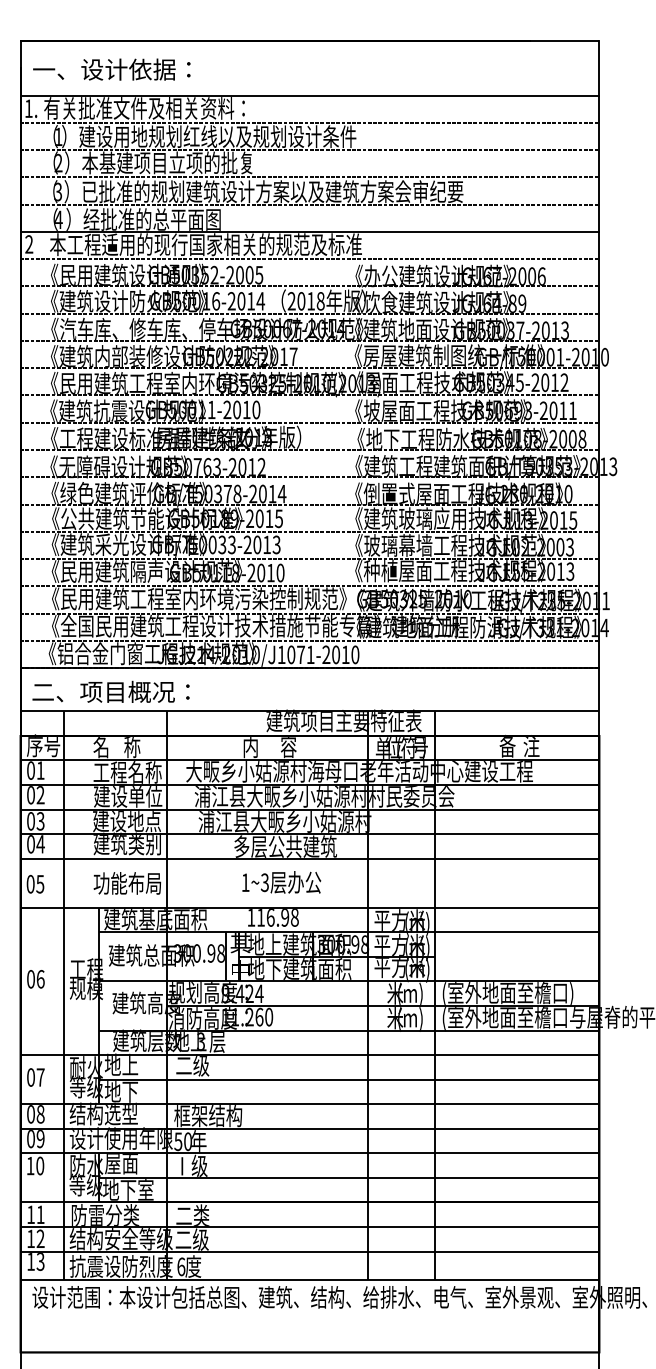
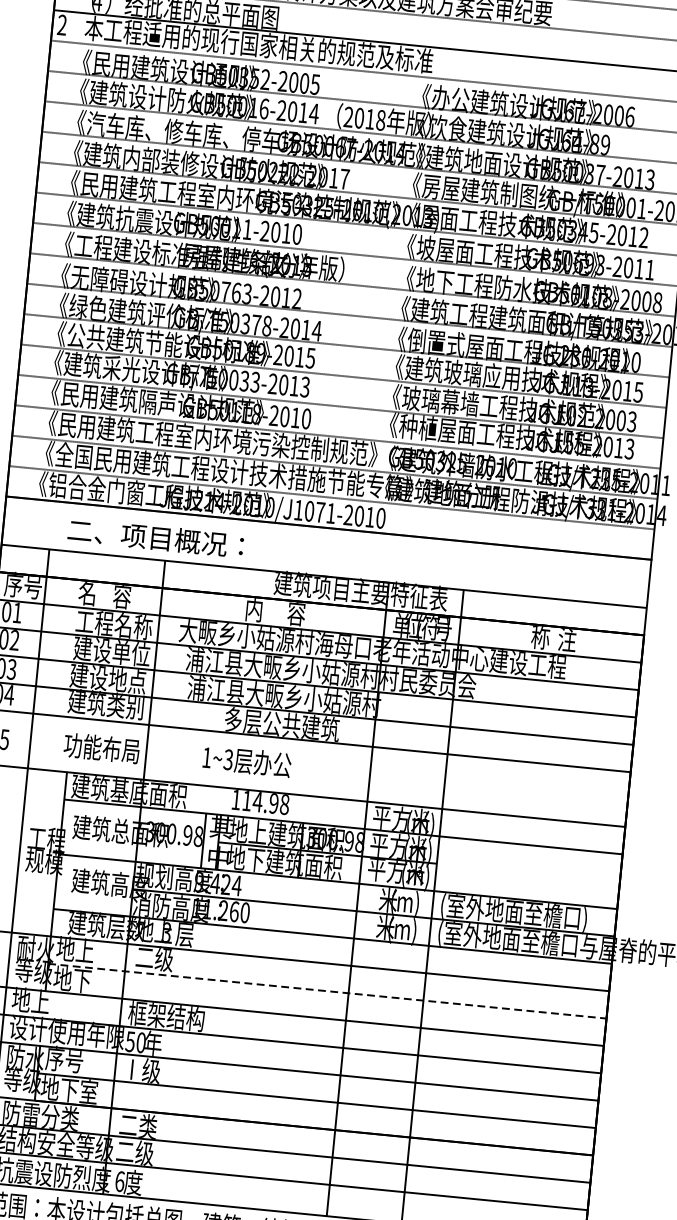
text: (110, 691) -> (155, 537), moved
text: (507, 745) -> (540, 636), 备 -> 称
text: (132, 747) -> (122, 597), 称 -> 容
text: (281, 882) -> (246, 761), moved
text: (270, 917) -> (257, 801), 116.98 -> 114.98
line: (349, 1079) -> (327, 991), solid -> dashed
text: (103, 1113) -> (50, 1002), 结构选型 -> 地上
text: (121, 1162) -> (64, 1058), 屋面 -> 序号

